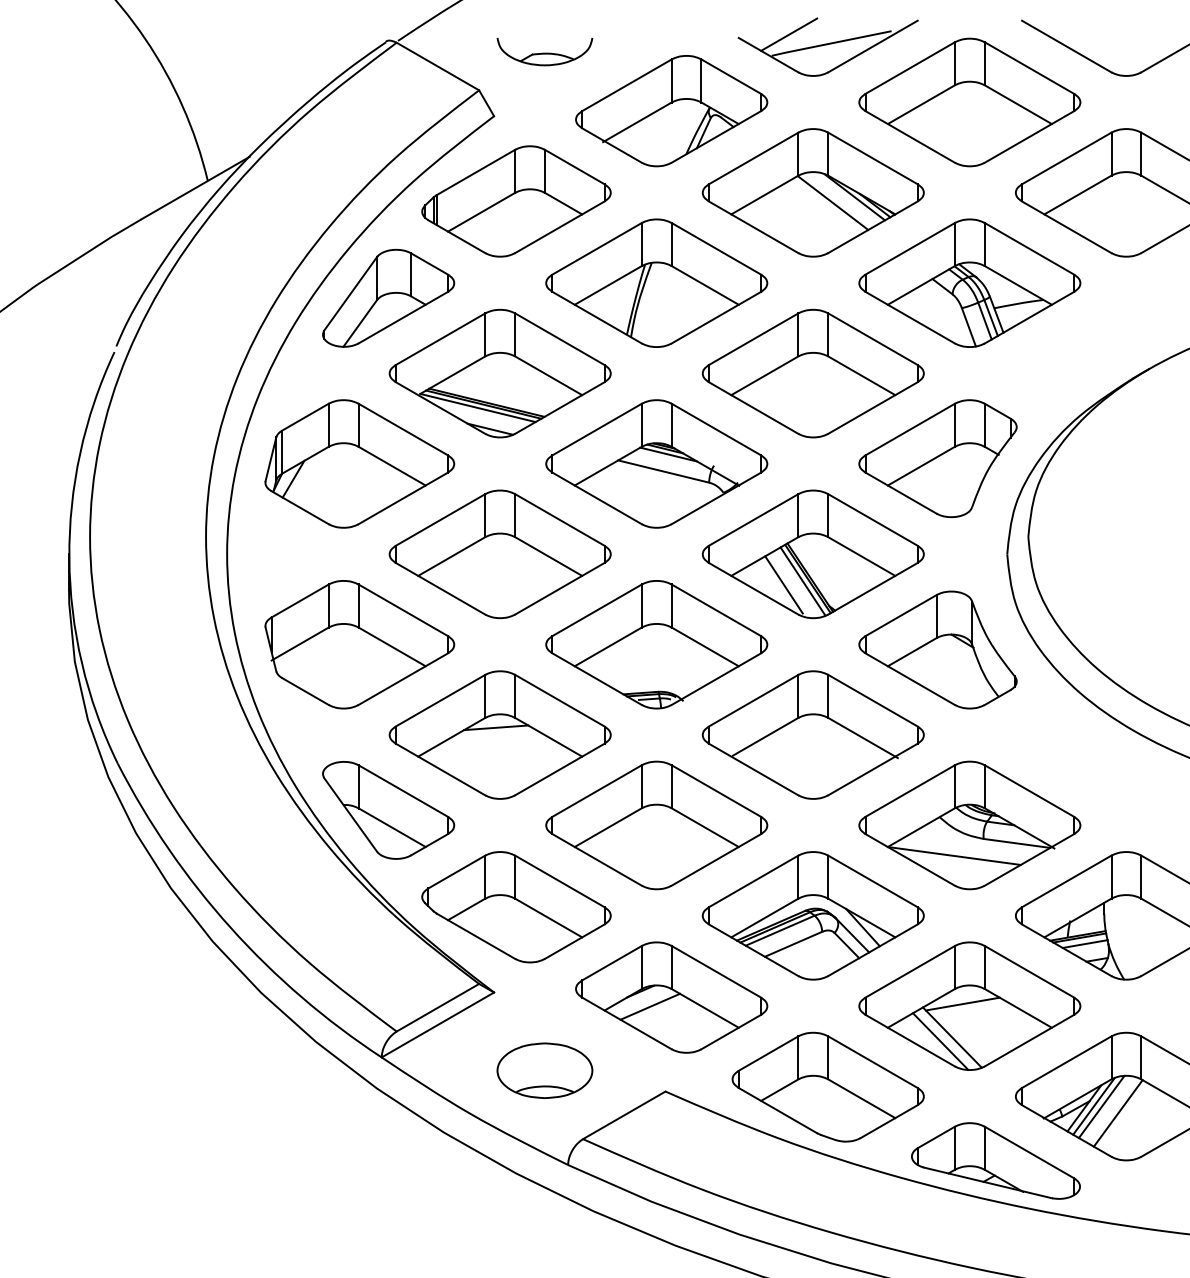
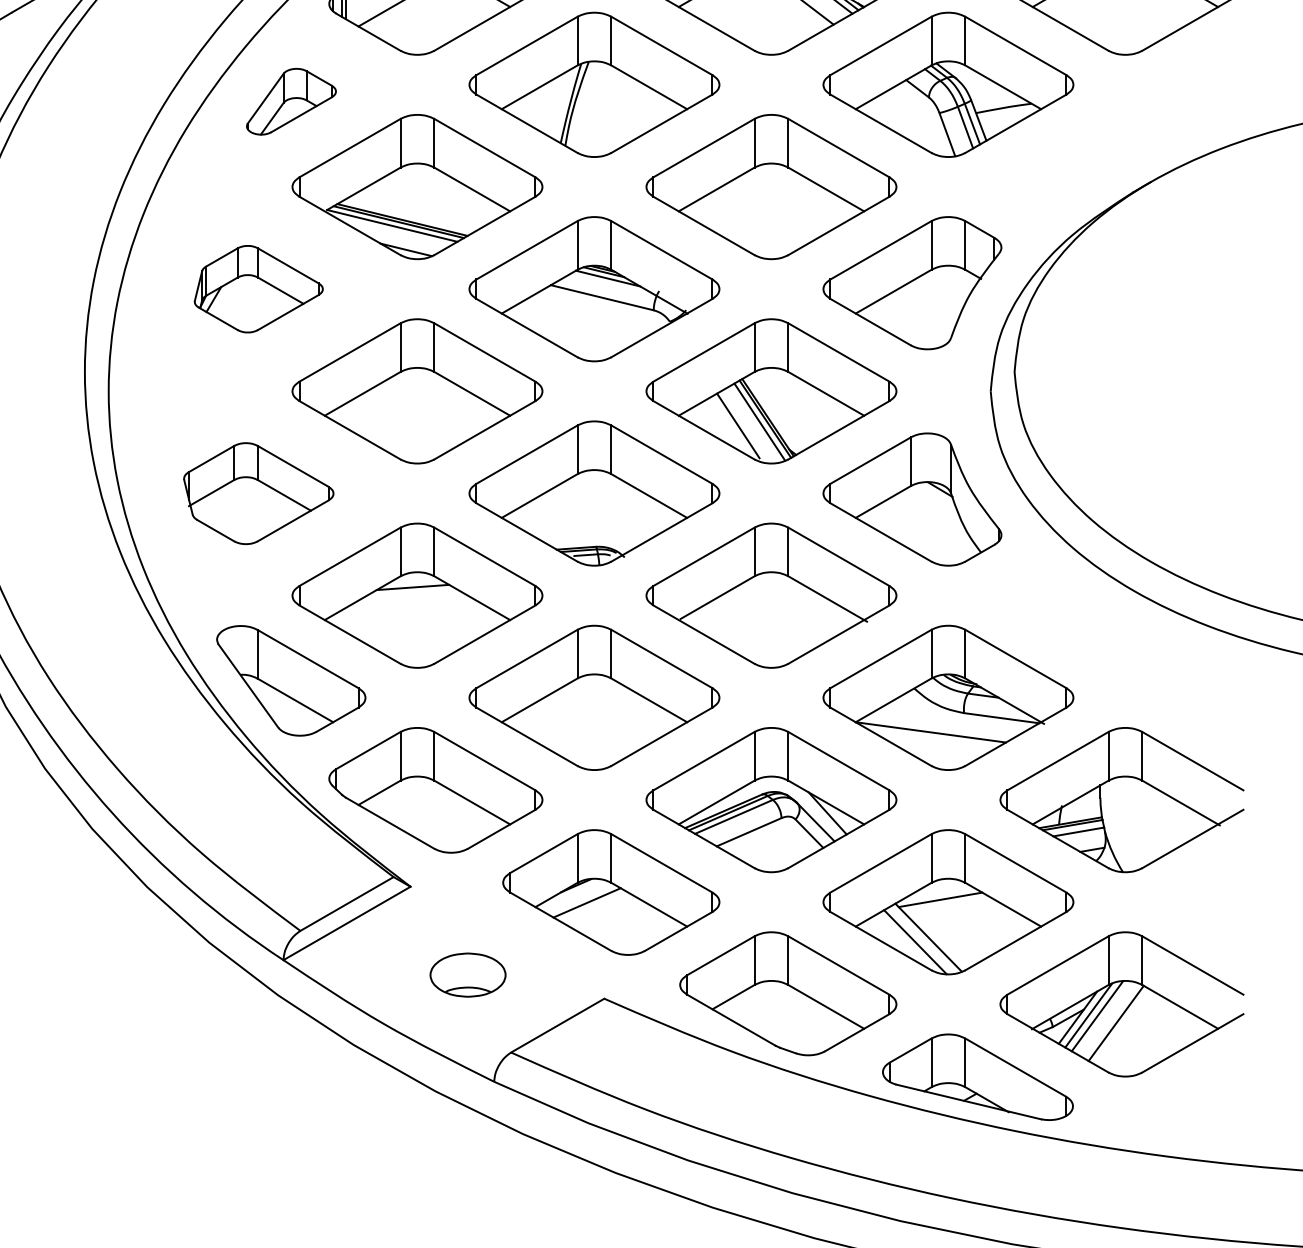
part: (388, 297) -> (291, 100), size x0.6
part: (359, 463) -> (258, 288), size x0.6
part: (359, 644) -> (258, 493), size x0.7
part: (544, 1070) -> (467, 974), size x0.7

